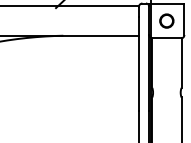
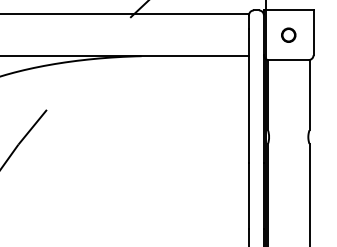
circle: (166, 20) -> (288, 34), size x0.71

